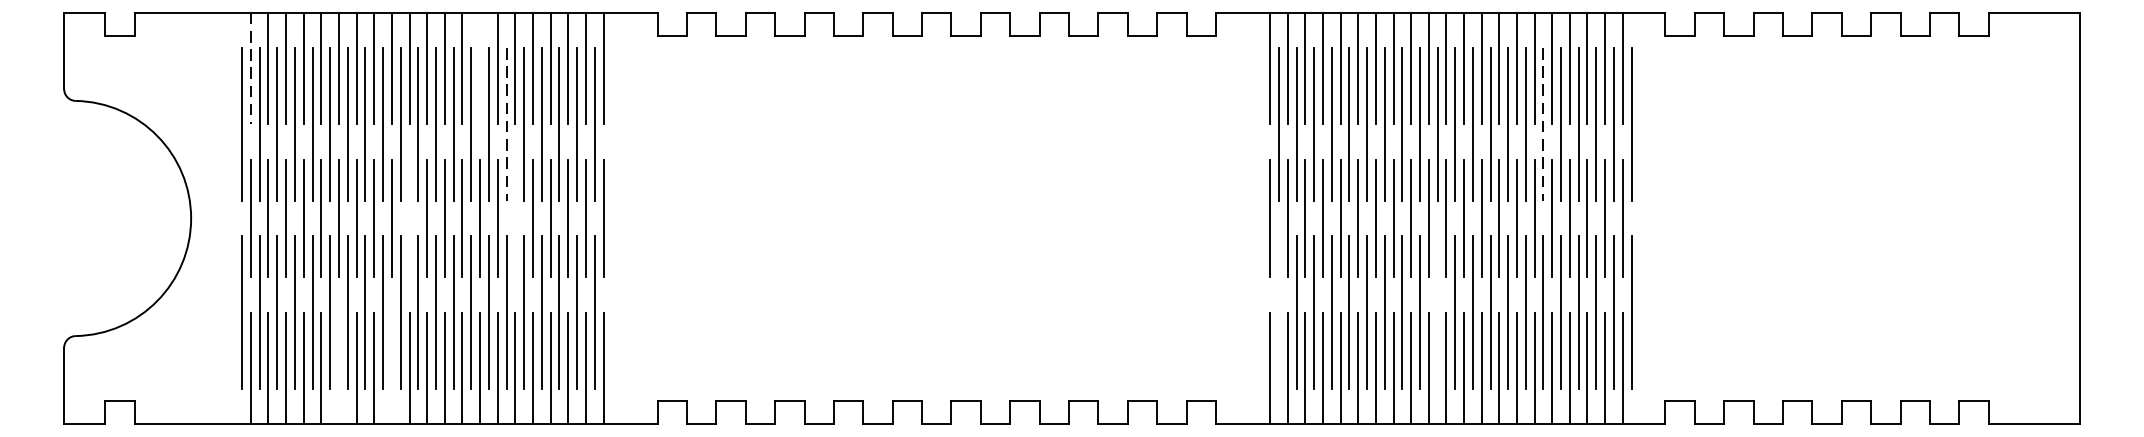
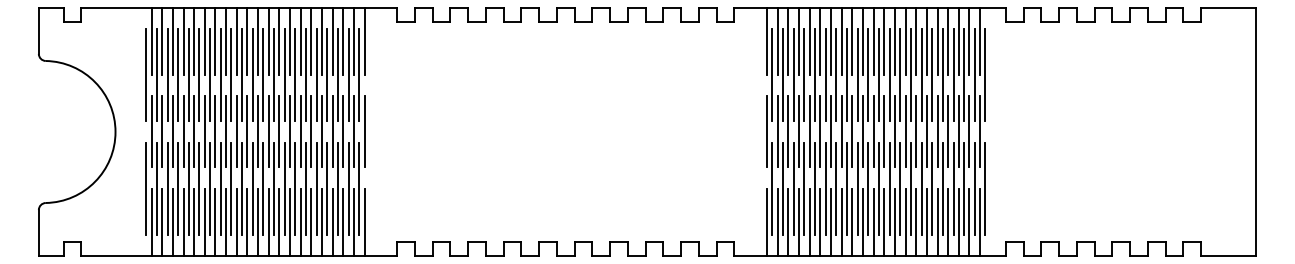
line: (250, 68) -> (151, 41), dashed -> solid
line: (480, 68) -> (290, 41), added
line: (505, 124) -> (305, 75), dashed -> solid
line: (1543, 124) -> (932, 75), dashed -> solid
line: (409, 217) -> (247, 131), added
line: (515, 217) -> (311, 131), added
line: (1278, 312) -> (772, 188), added
line: (1437, 312) -> (868, 188), added
line: (338, 368) -> (204, 222), added
line: (391, 368) -> (236, 222), added

